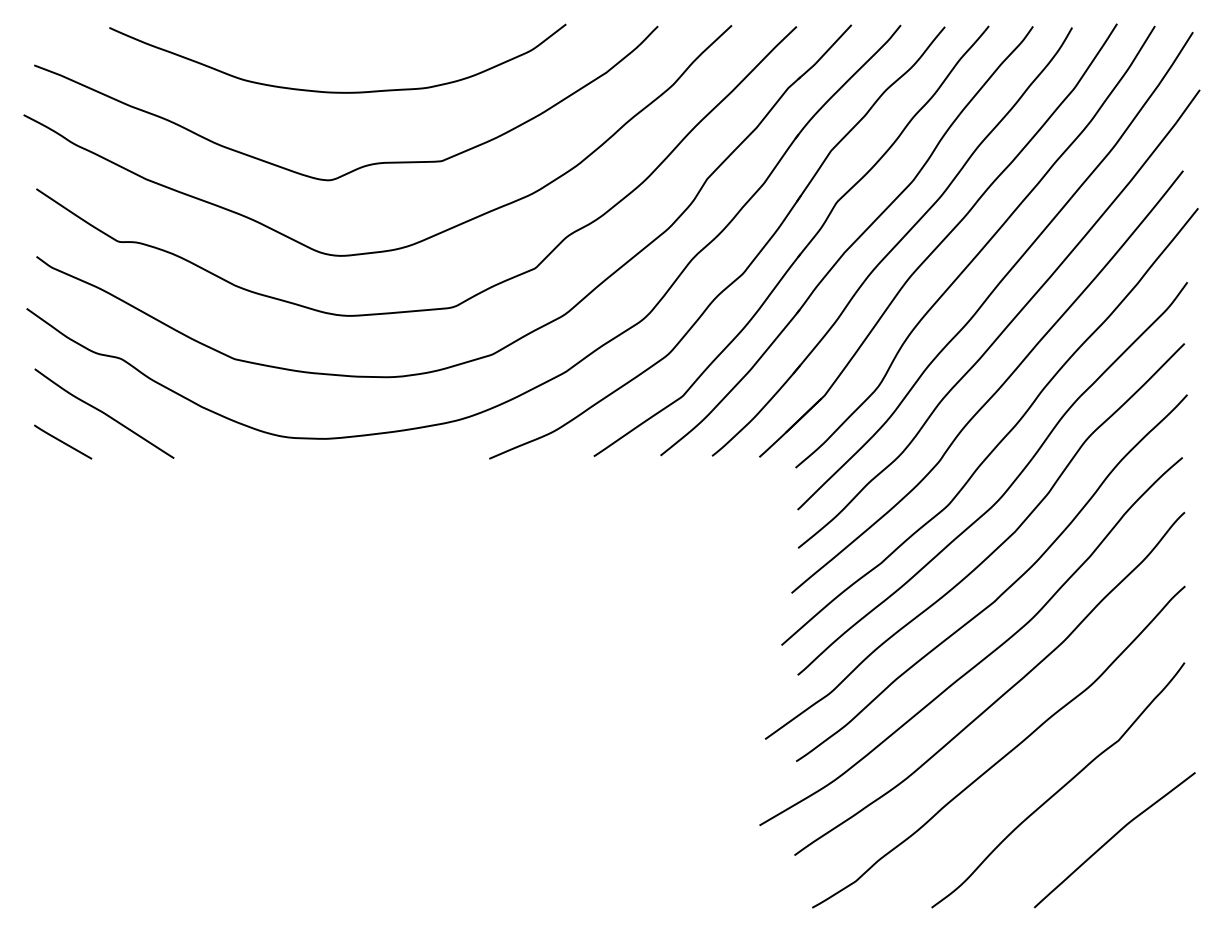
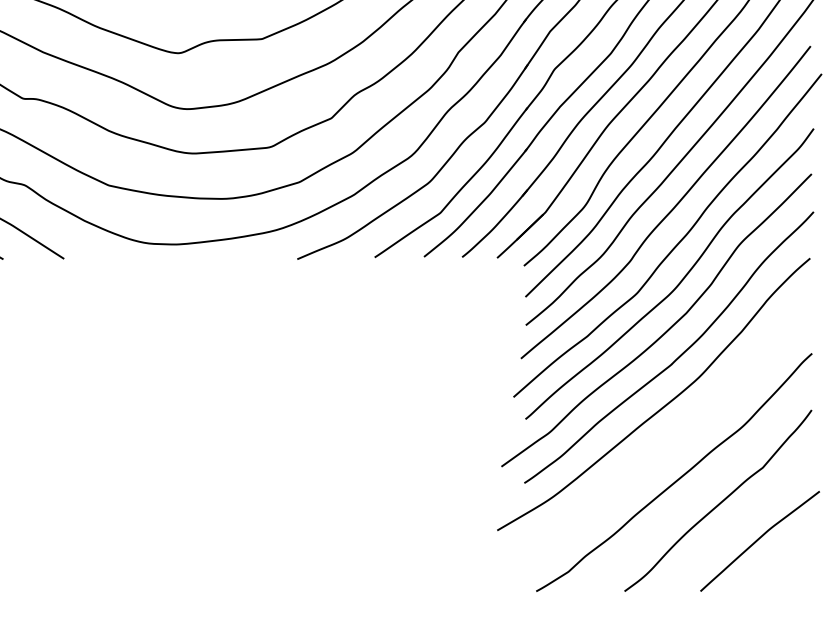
curve: (998, 697) -> (674, 435), removed

